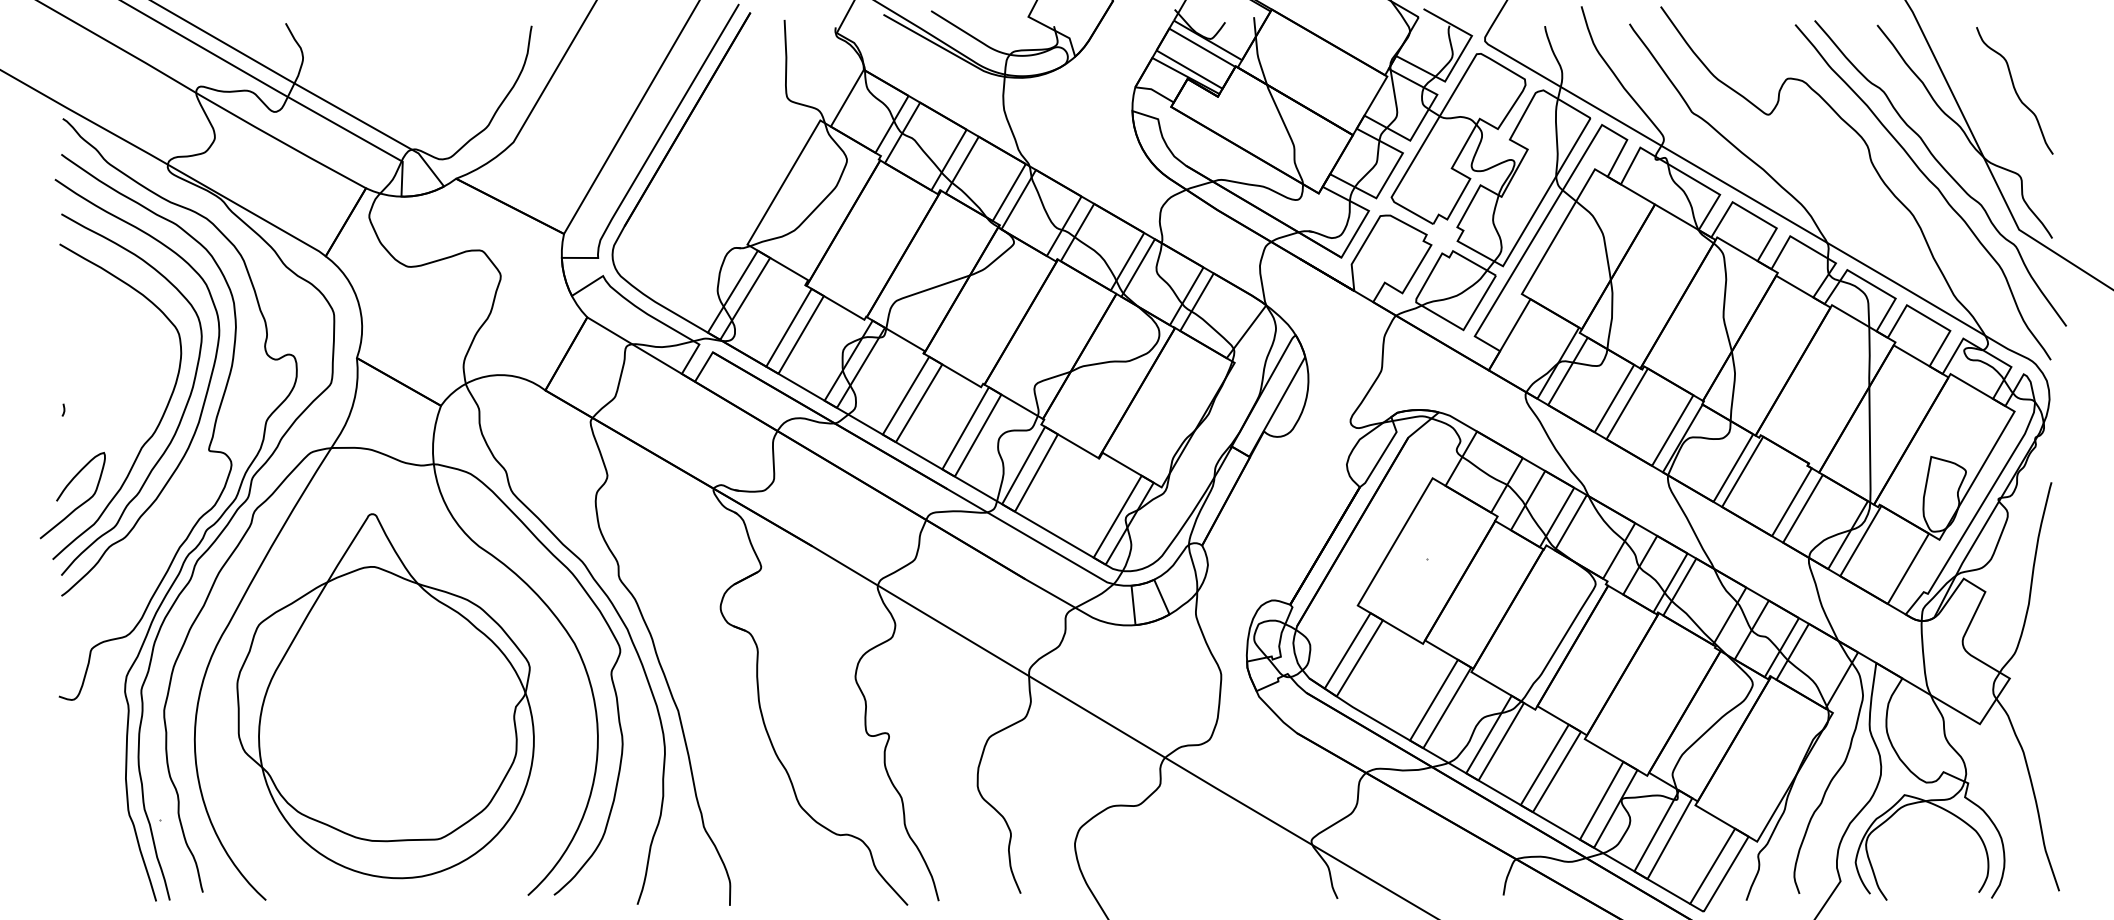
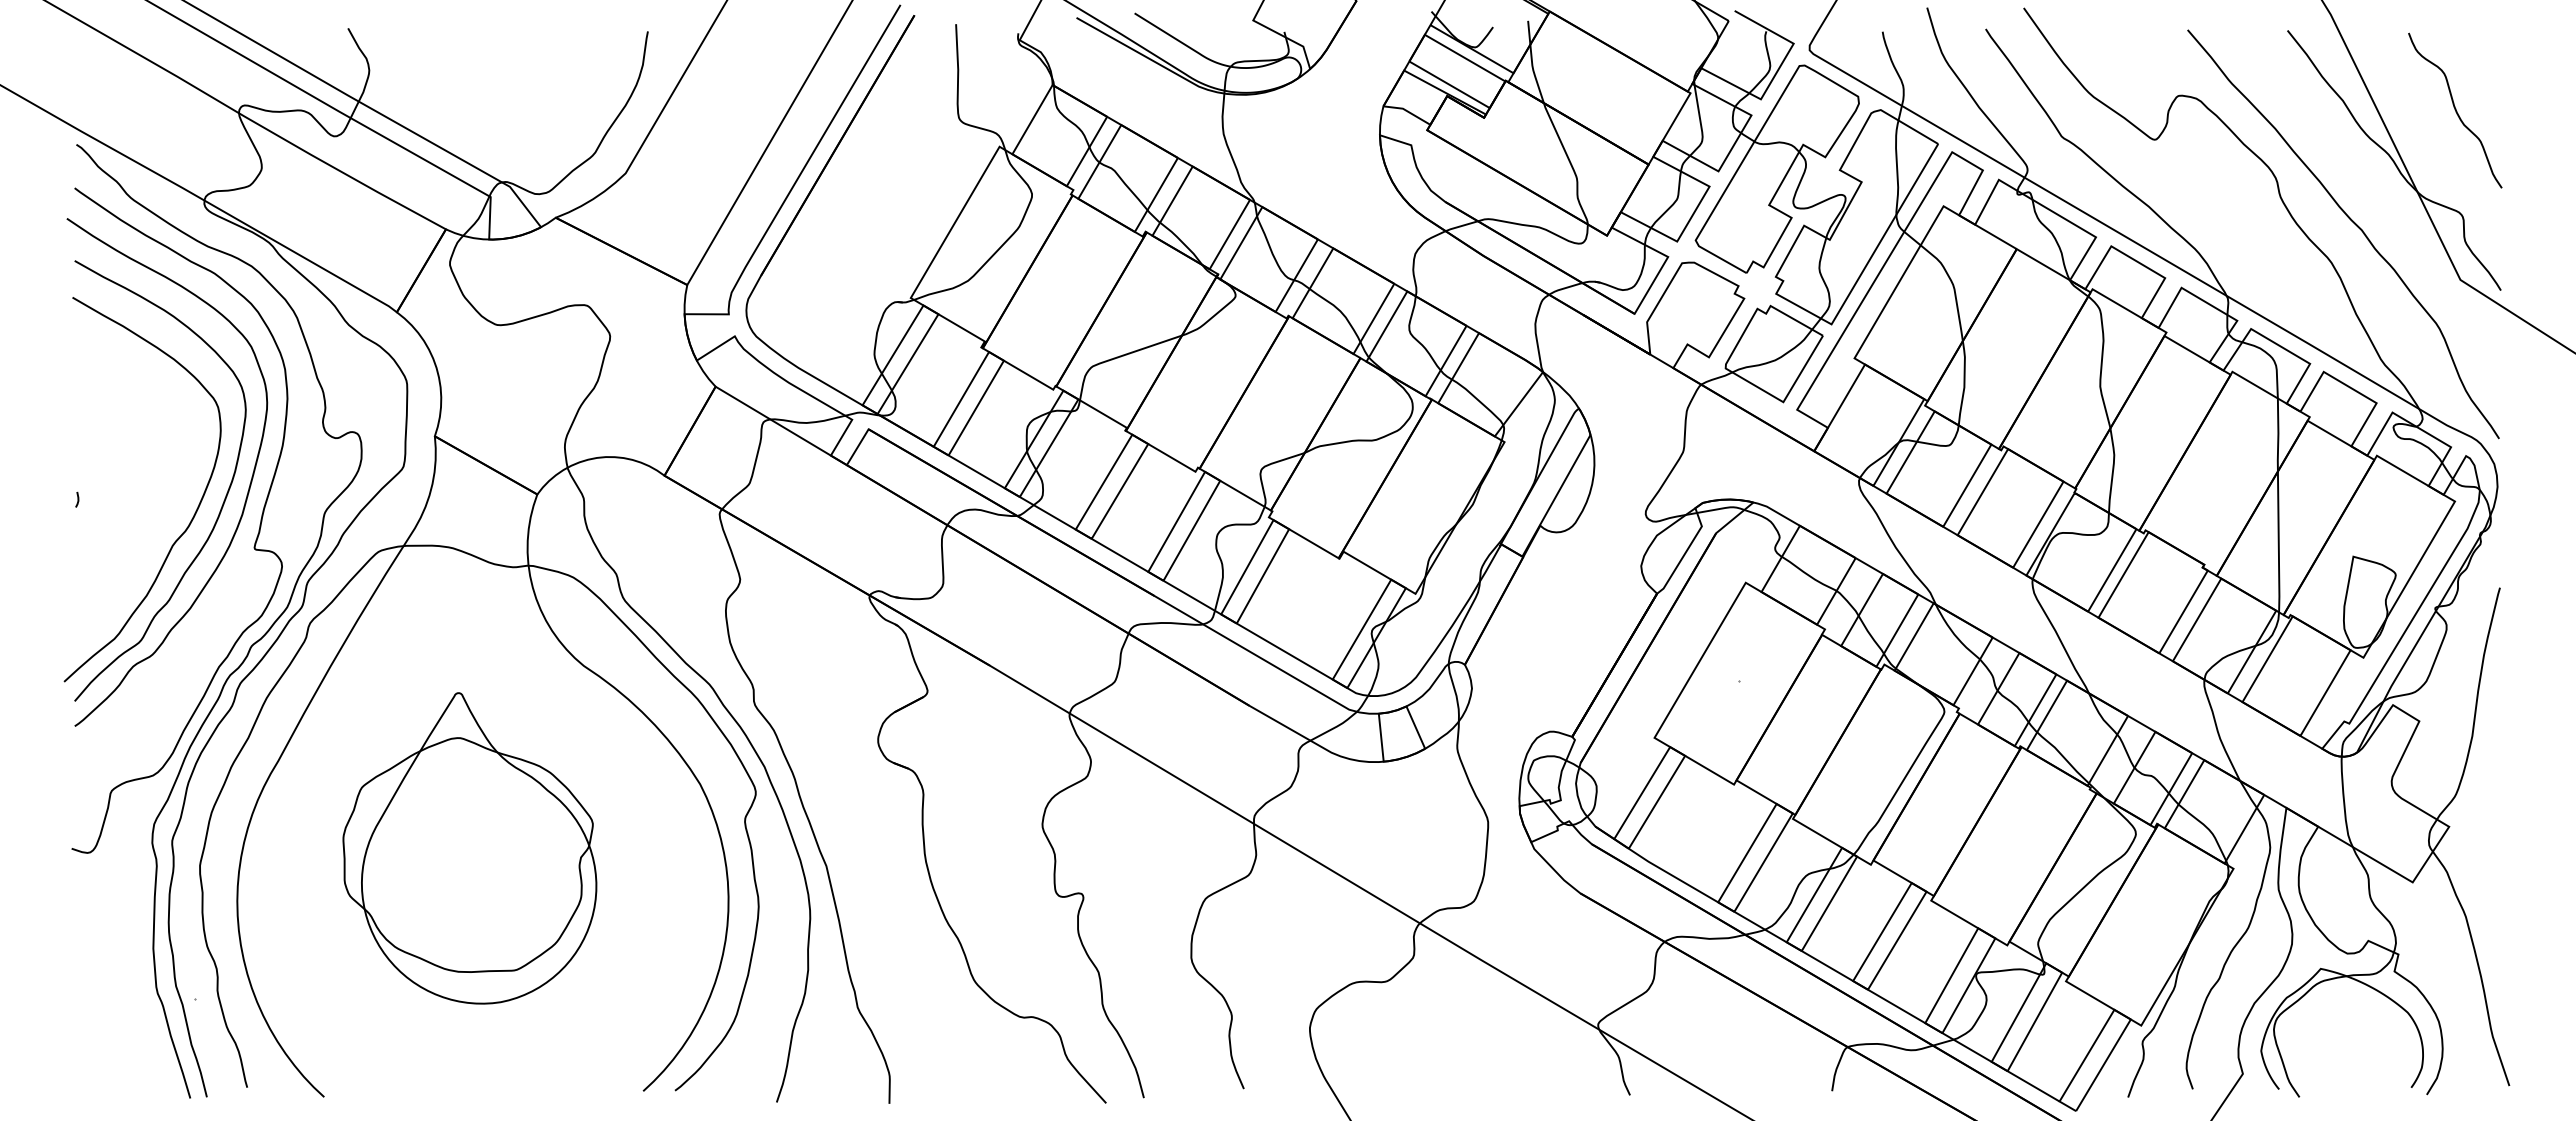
curve: (1943, 169) -> (2368, 206), removed
curve: (64, 491) -> (78, 598), removed
part: (385, 696) -> (469, 848), size x0.7

